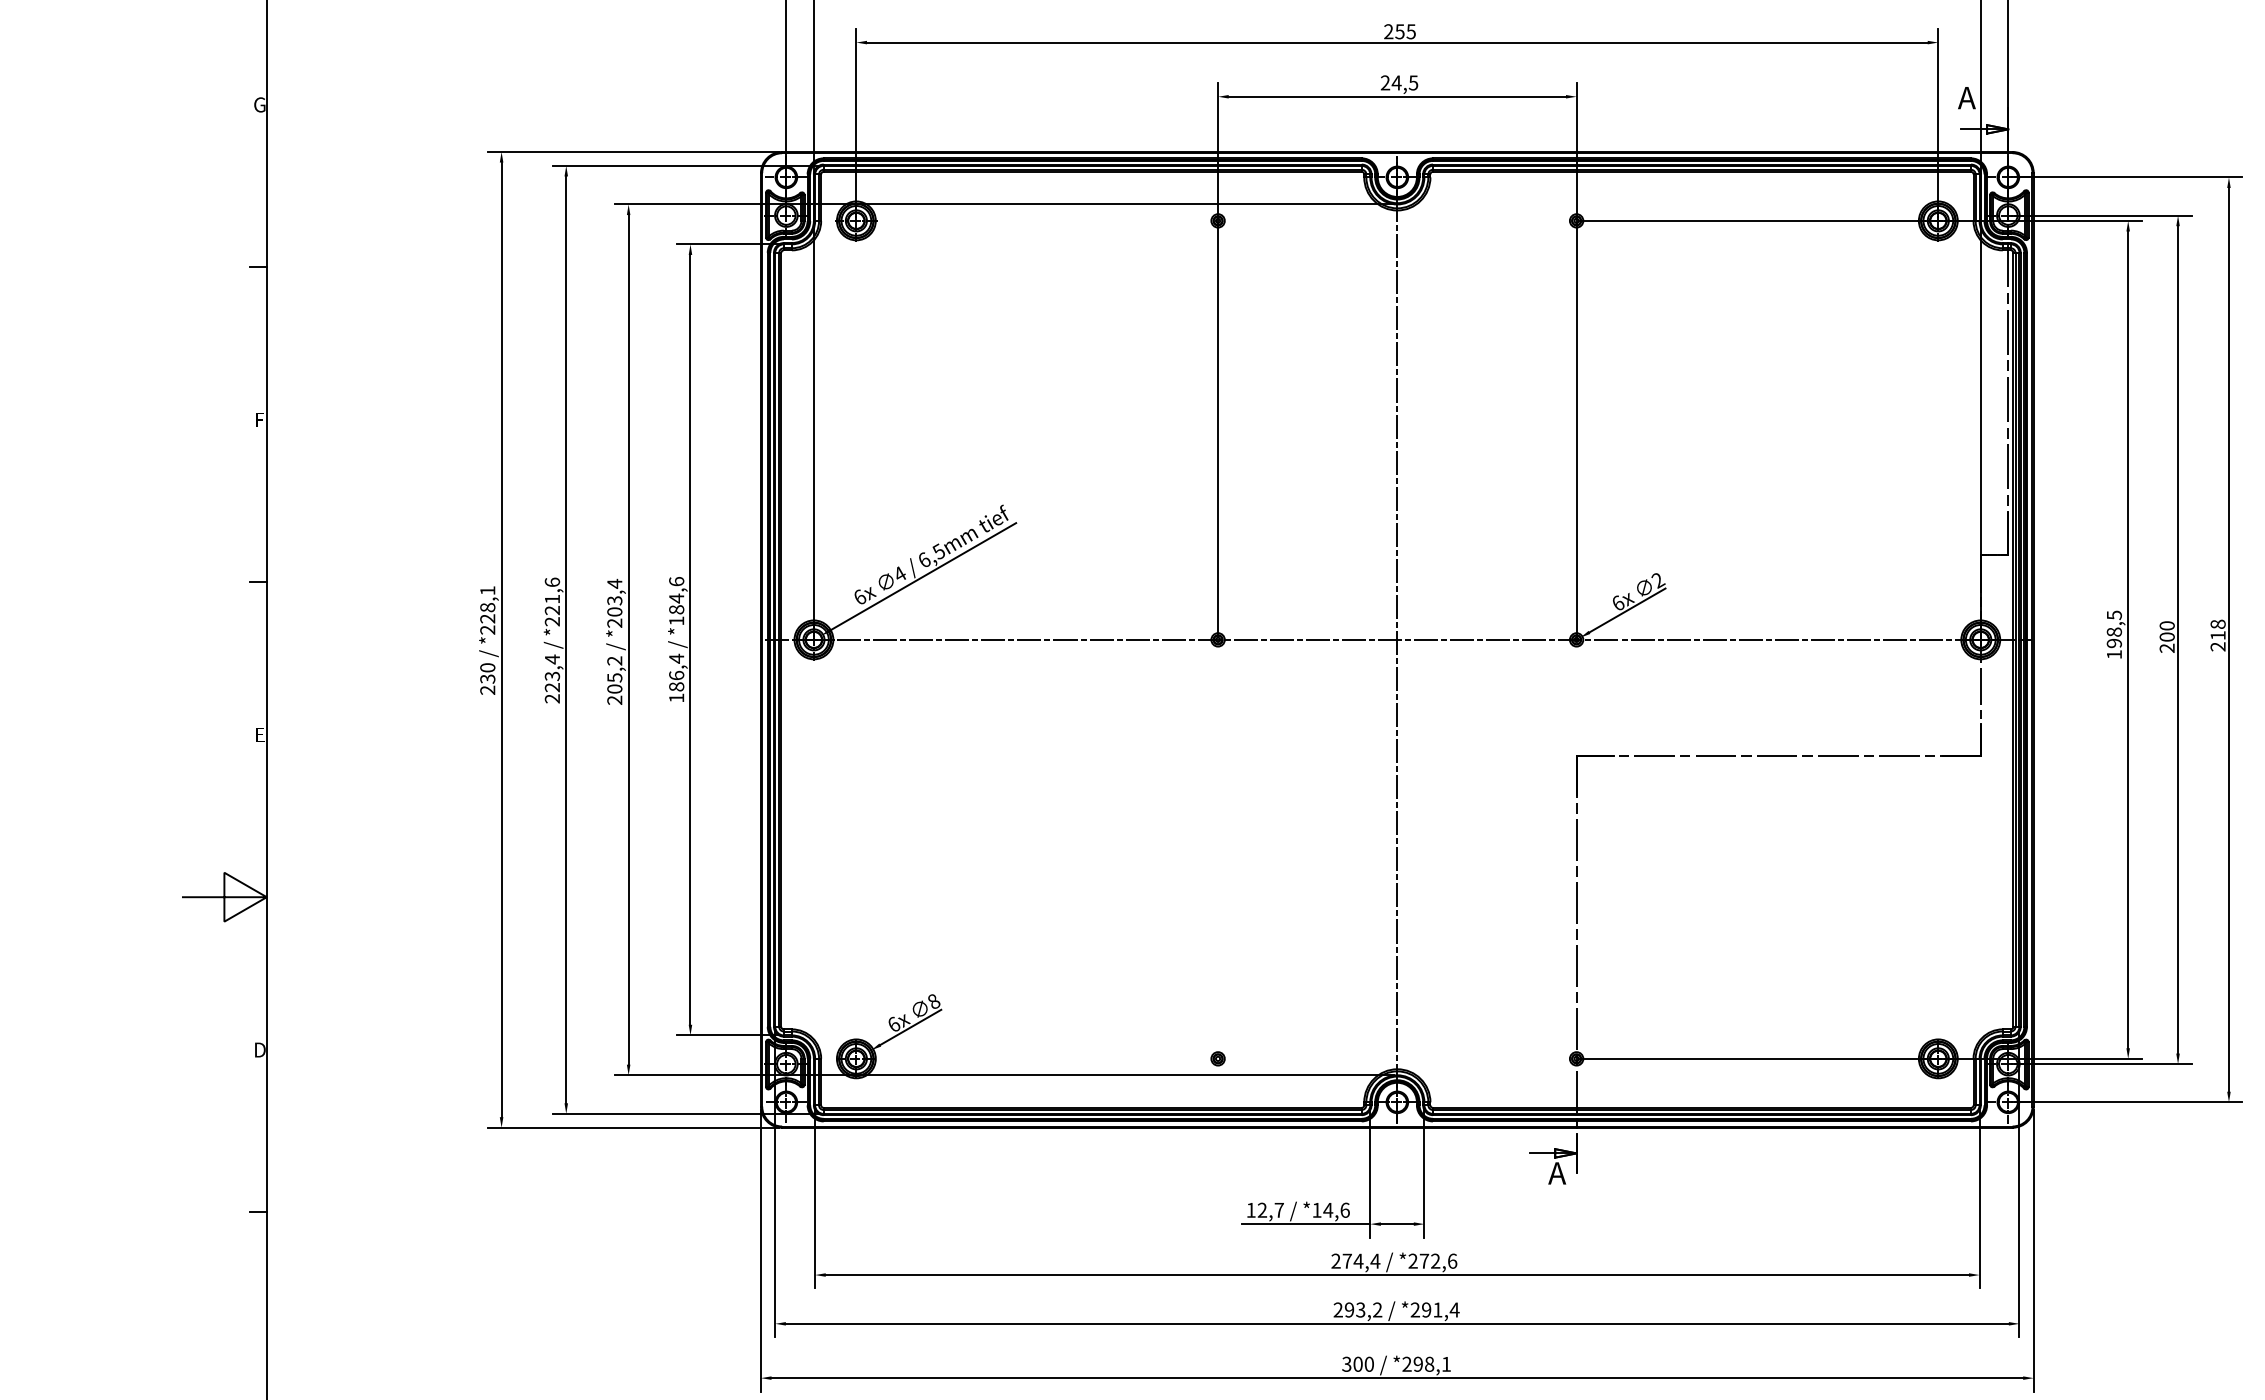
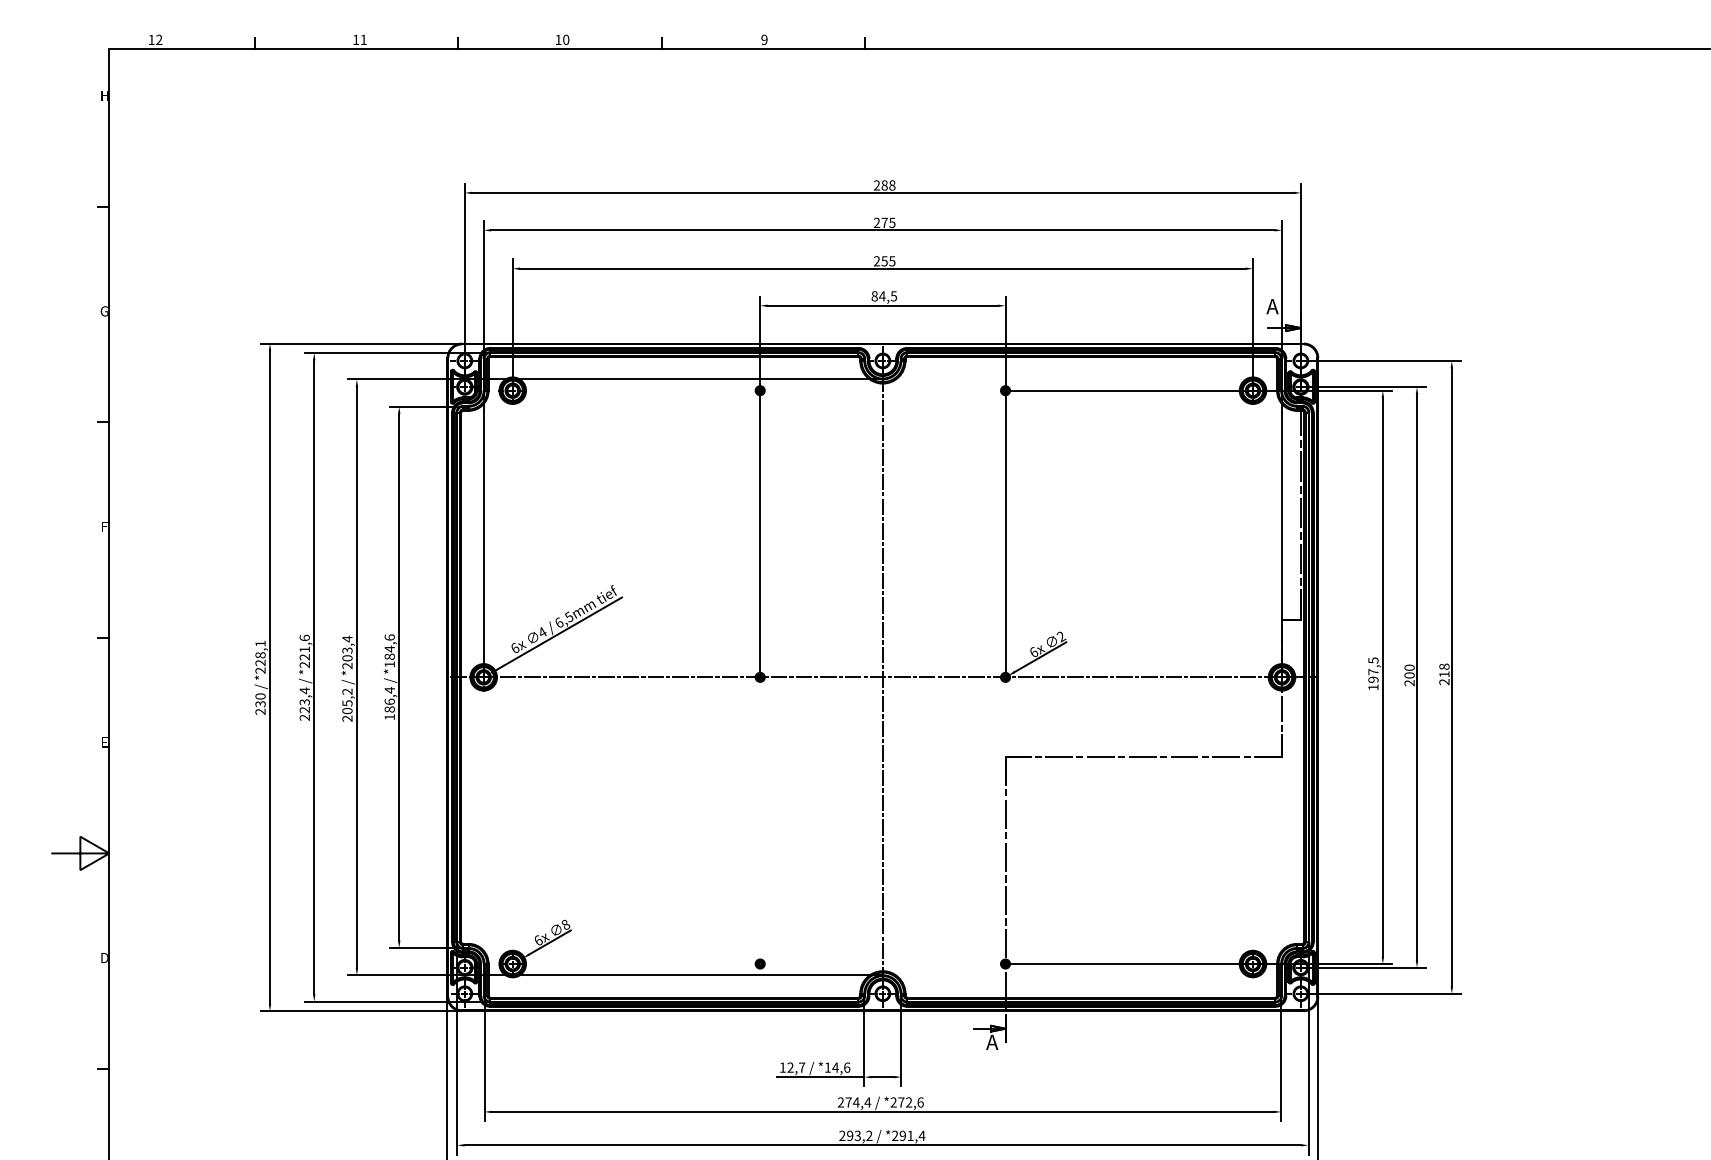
text: (1385, 83) -> (874, 296), 24,5 -> 84,5
text: (2114, 632) -> (1373, 672), 198,5 -> 197,5

